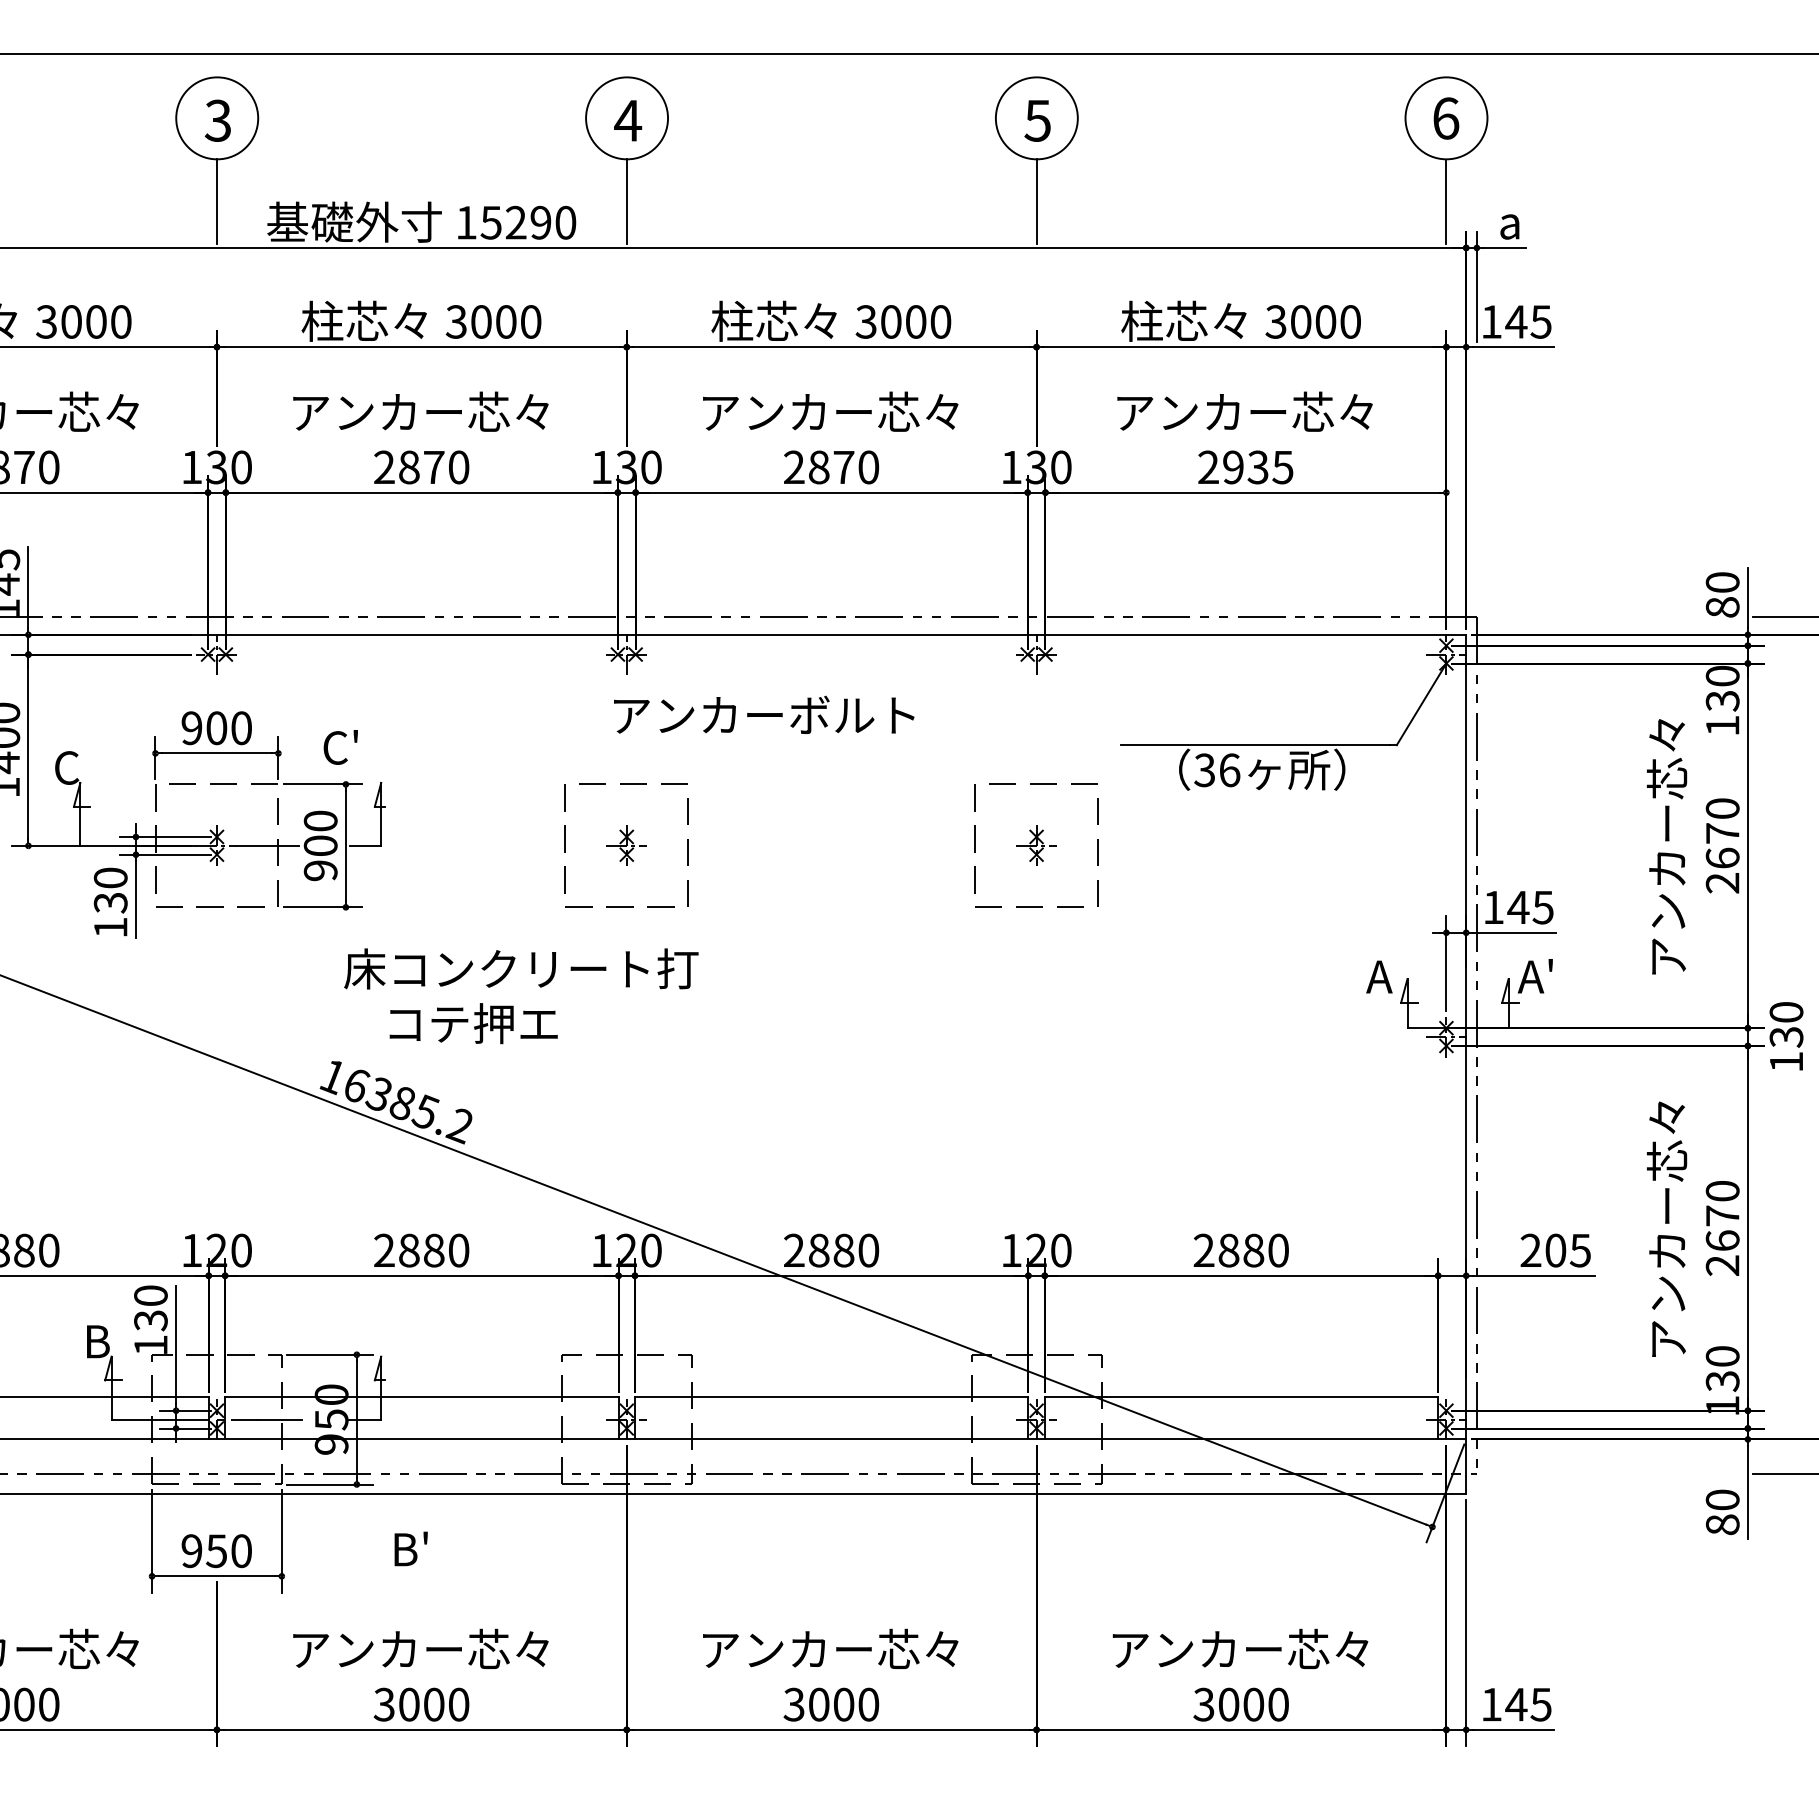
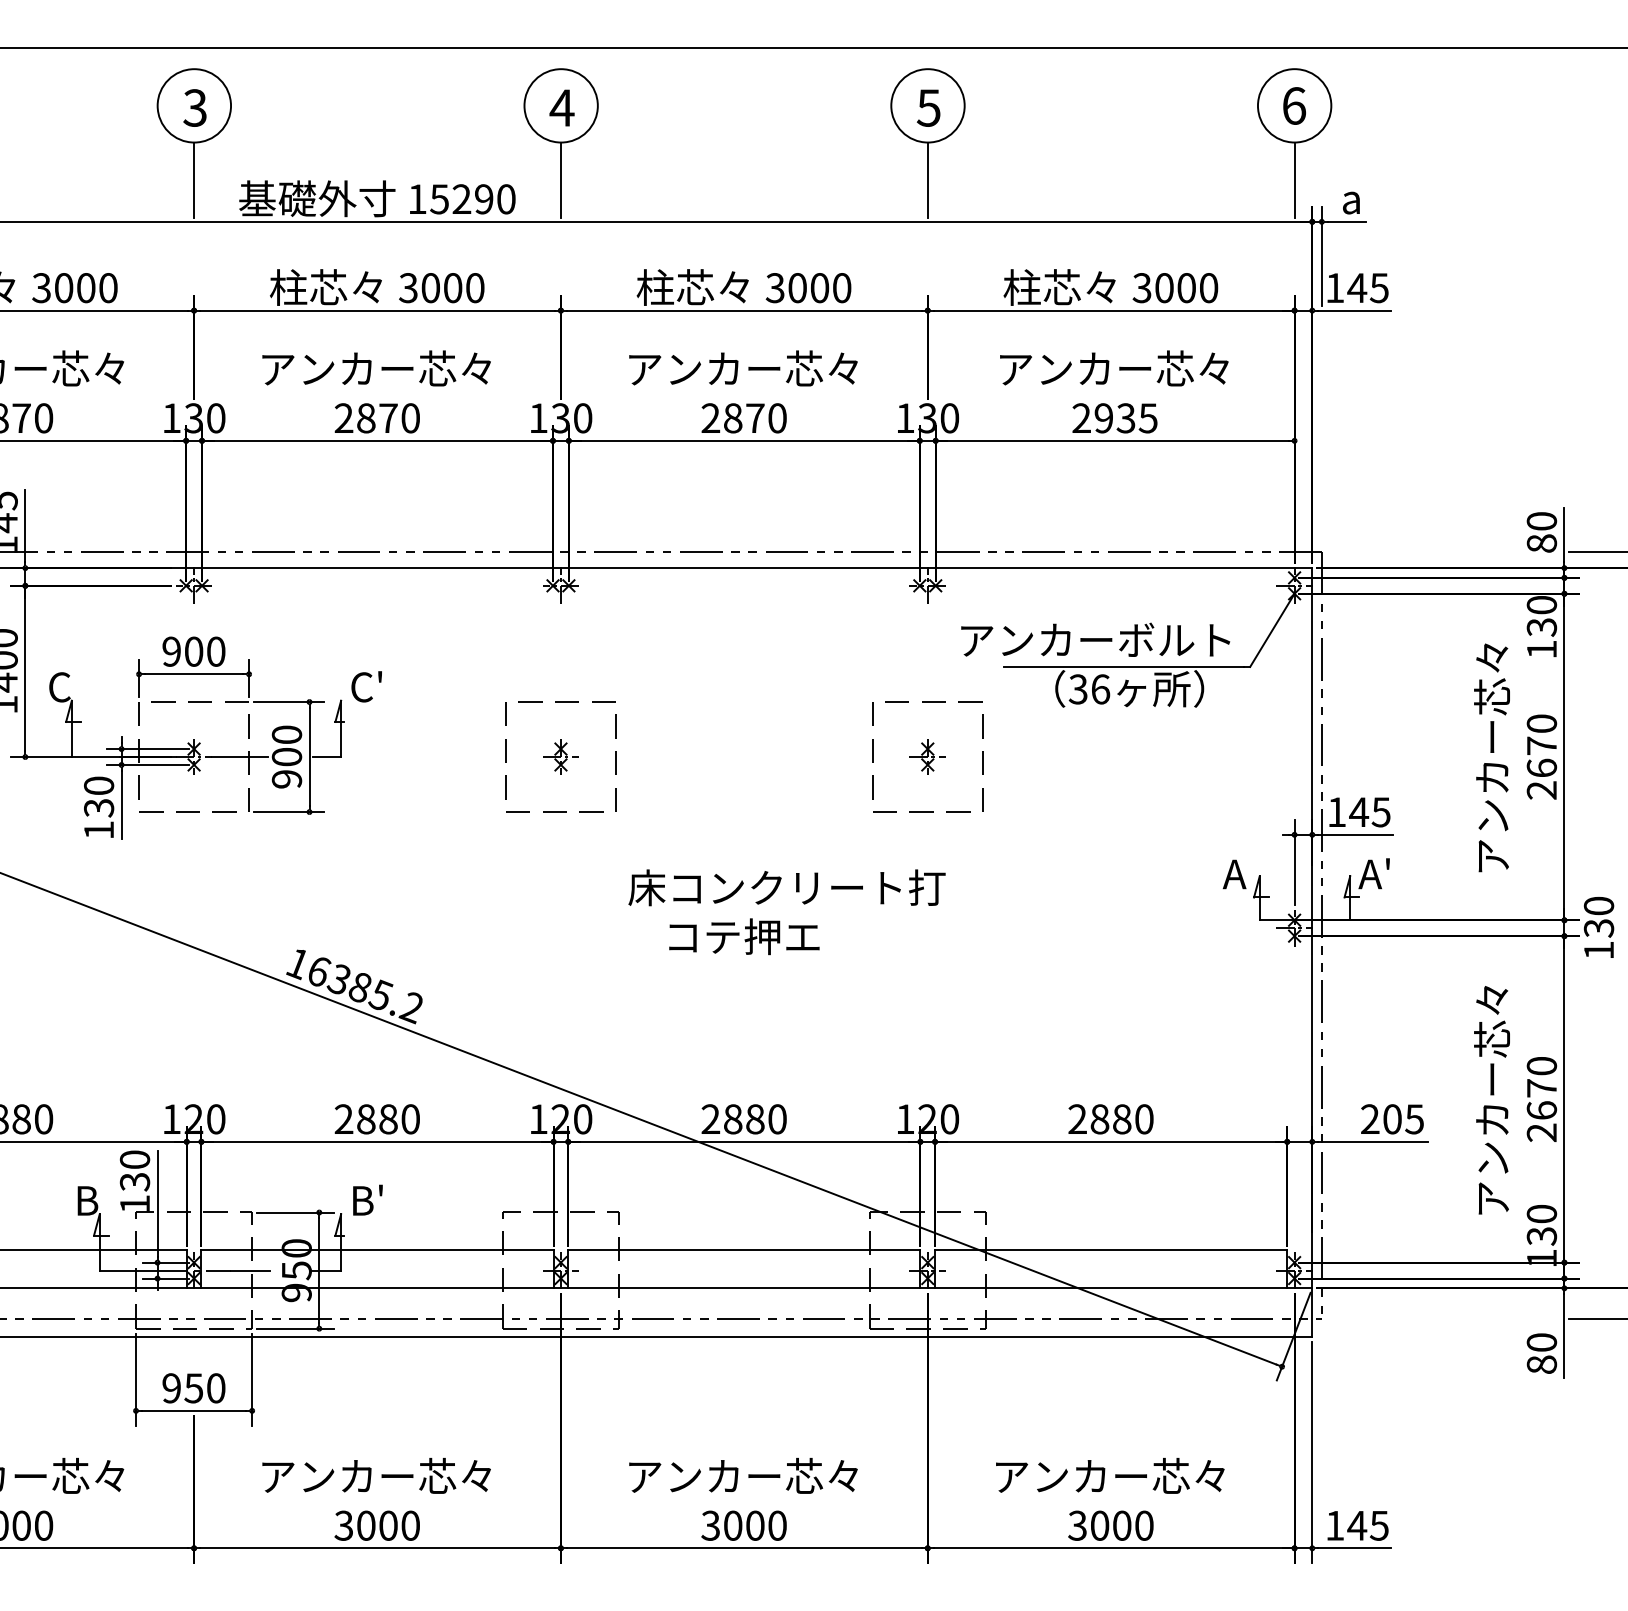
text: (764, 714) -> (1095, 639), moved
text: (340, 747) -> (366, 686), moved
text: (521, 996) -> (787, 912), moved
text: (410, 1548) -> (367, 1199), moved

